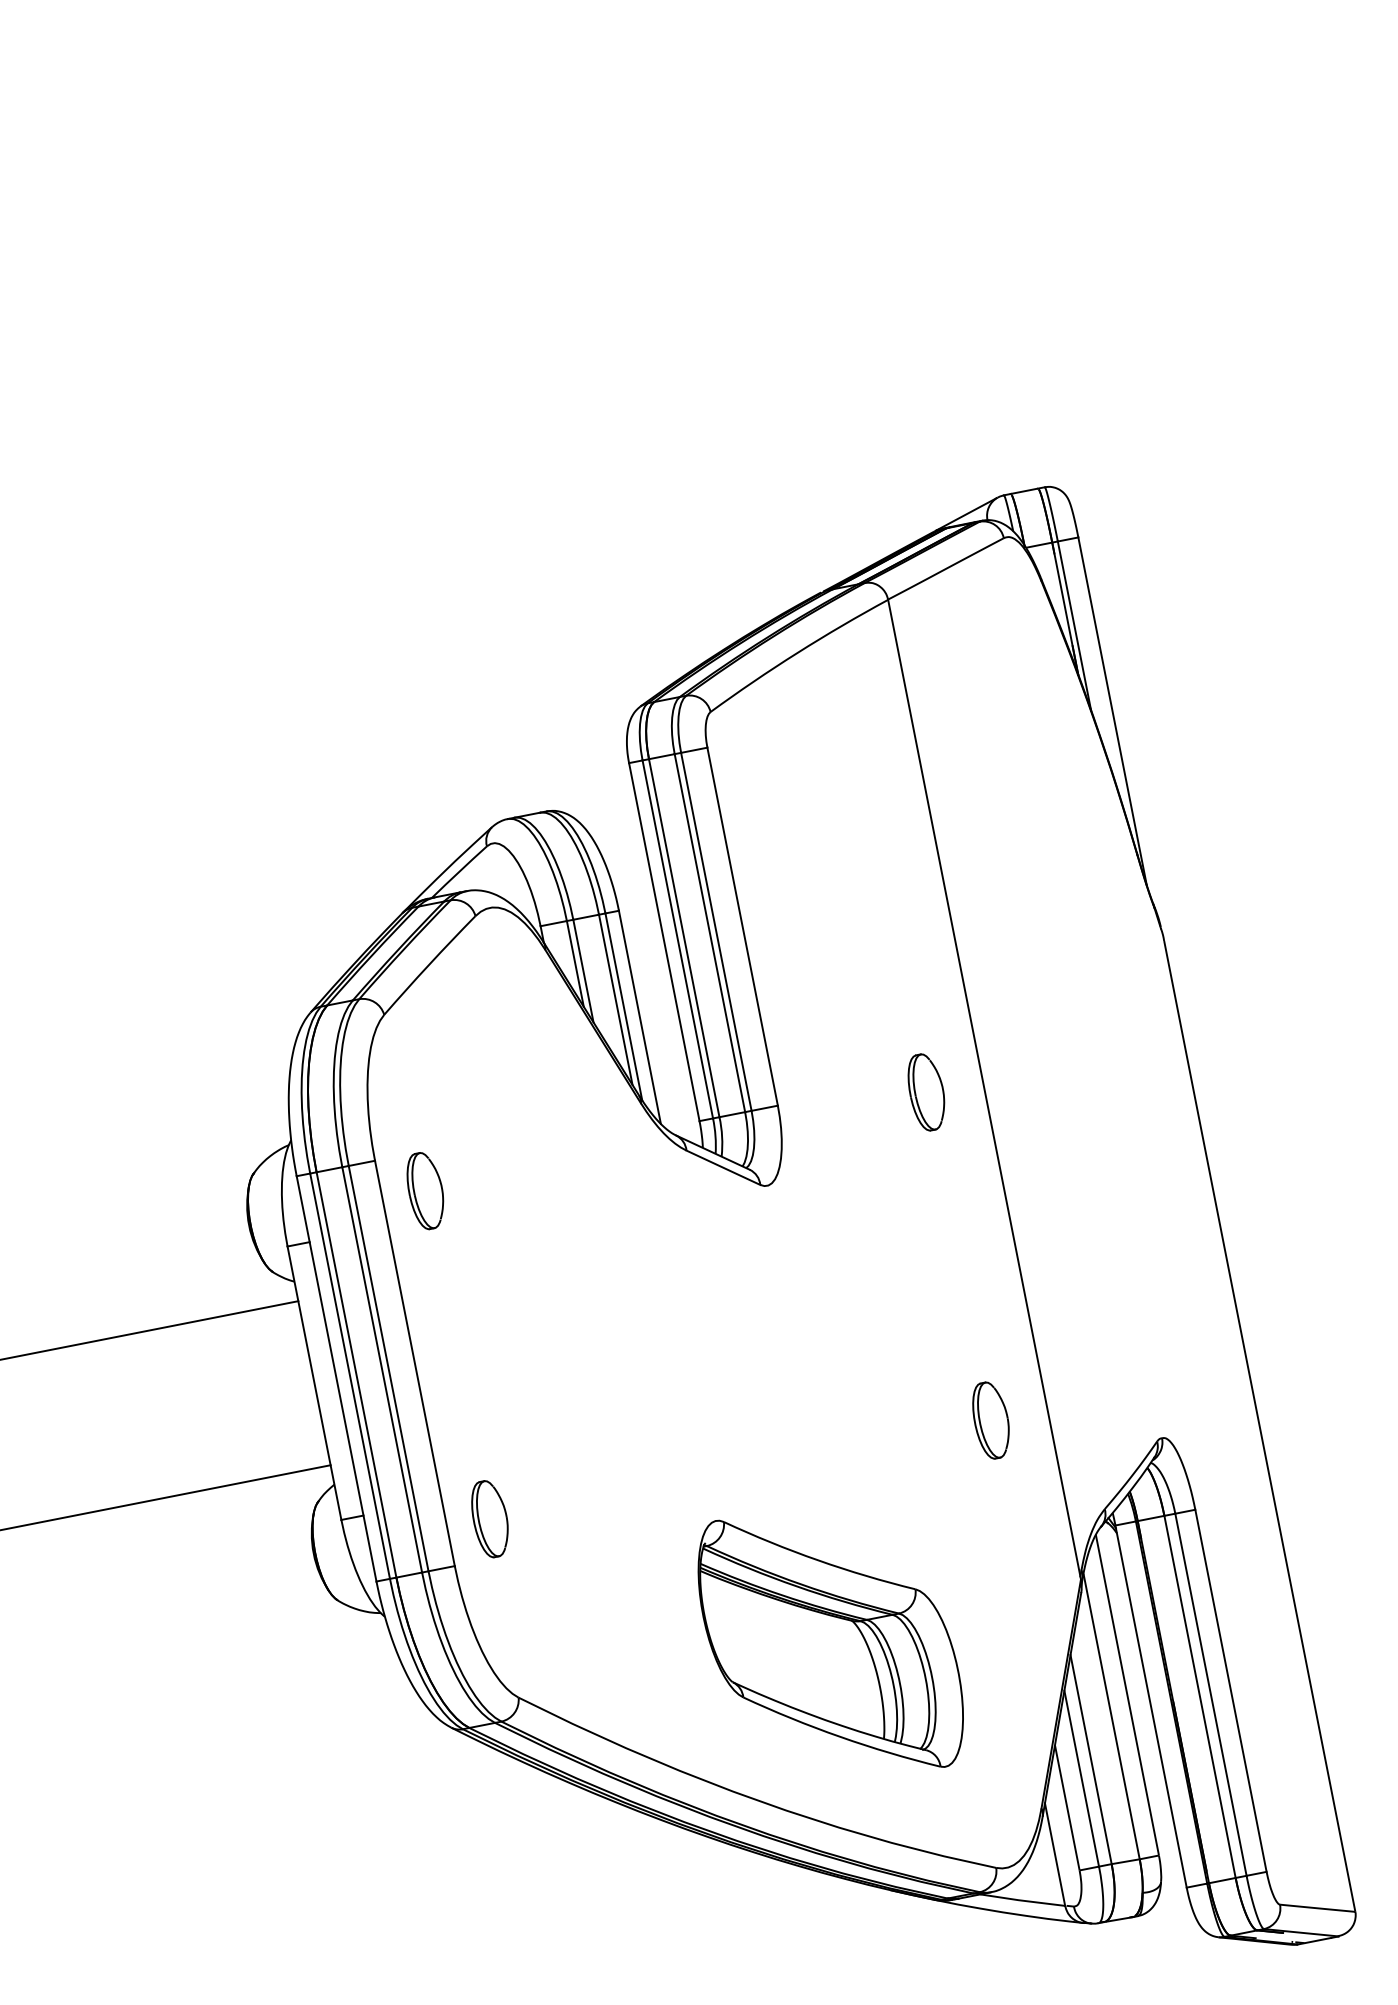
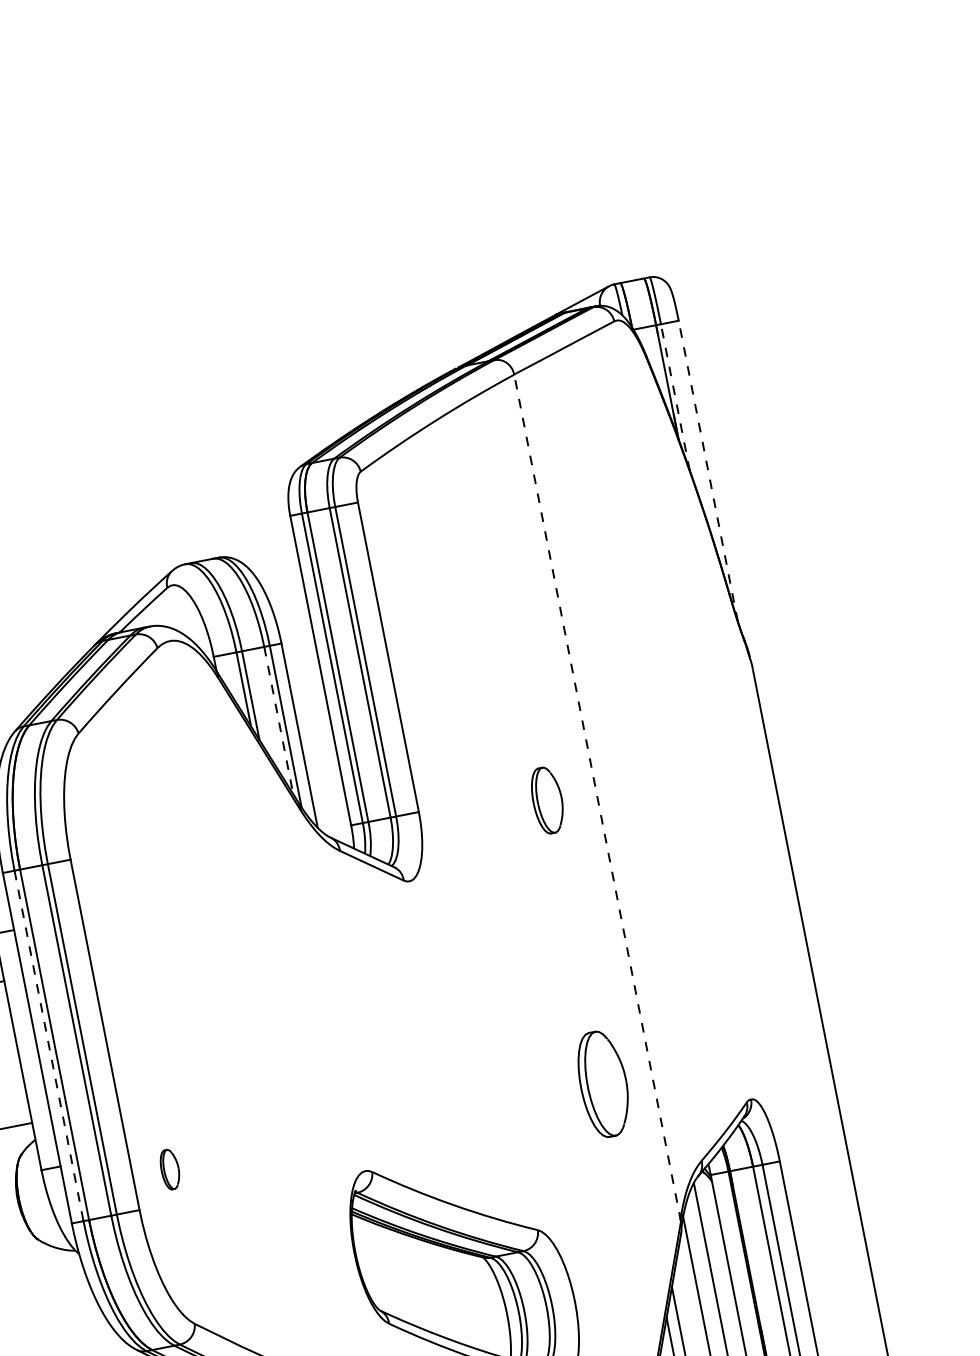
line: (1074, 625) -> (675, 396), solid -> dashed
line: (1112, 710) -> (708, 470), solid -> dashed
line: (615, 999) -> (278, 720), solid -> dashed
line: (984, 1089) -> (597, 798), solid -> dashed
part: (425, 1191) -> (114, 886), removed
line: (350, 1376) -> (49, 1046), solid -> dashed
part: (990, 1420) -> (602, 1084), size x1.6
part: (489, 1519) -> (169, 1169), size x0.6

